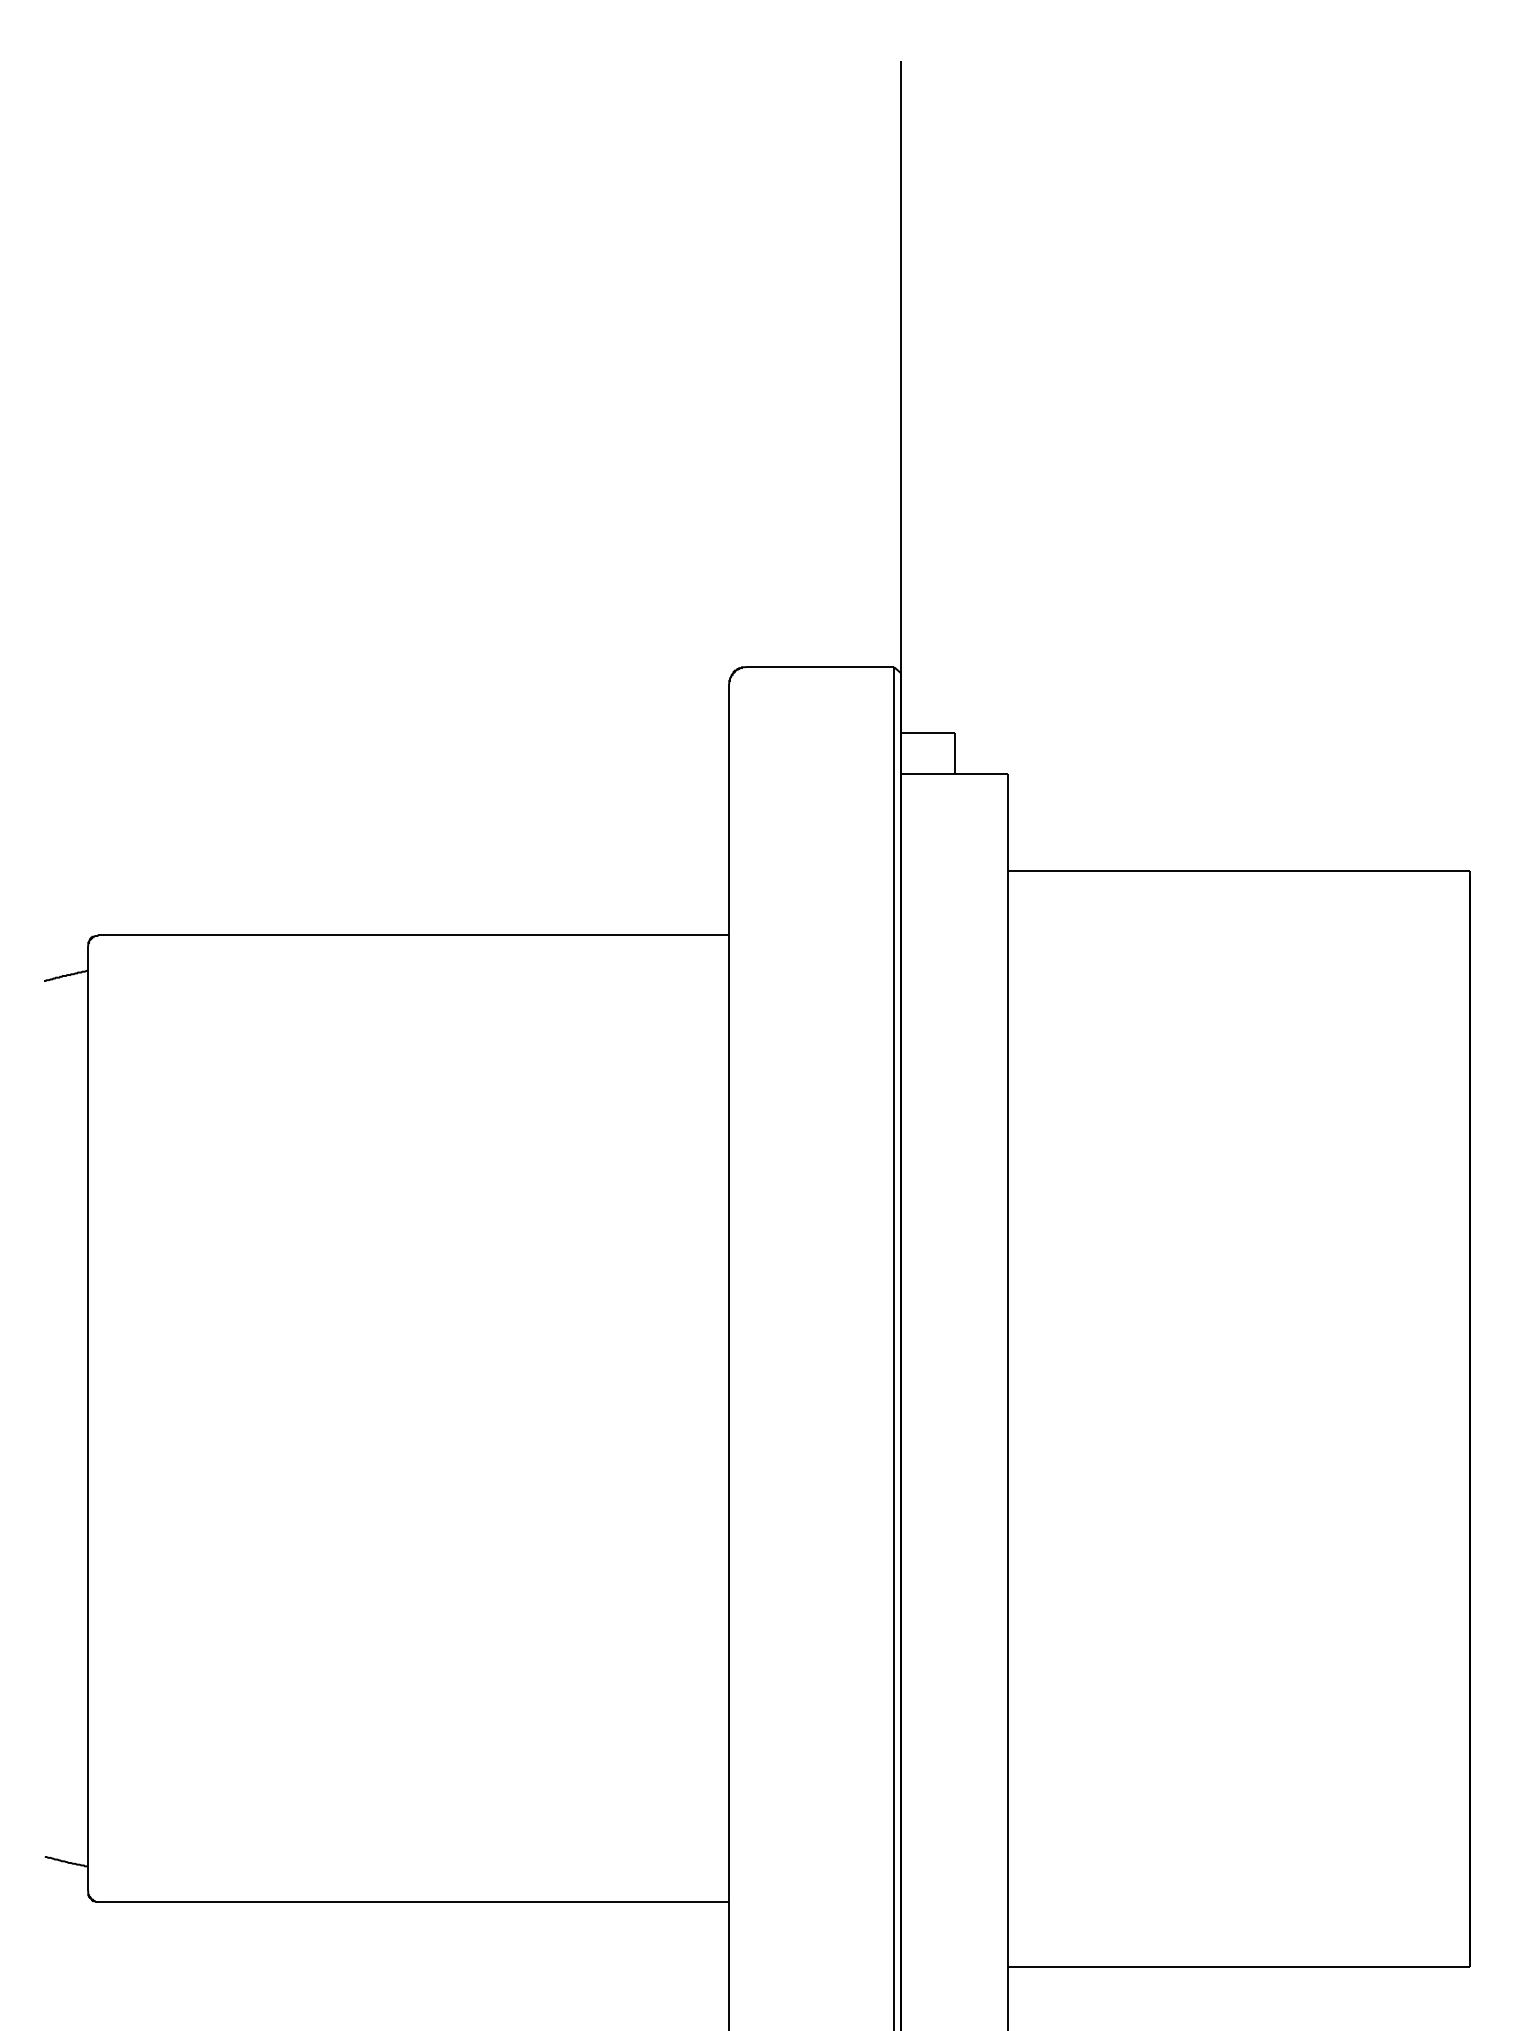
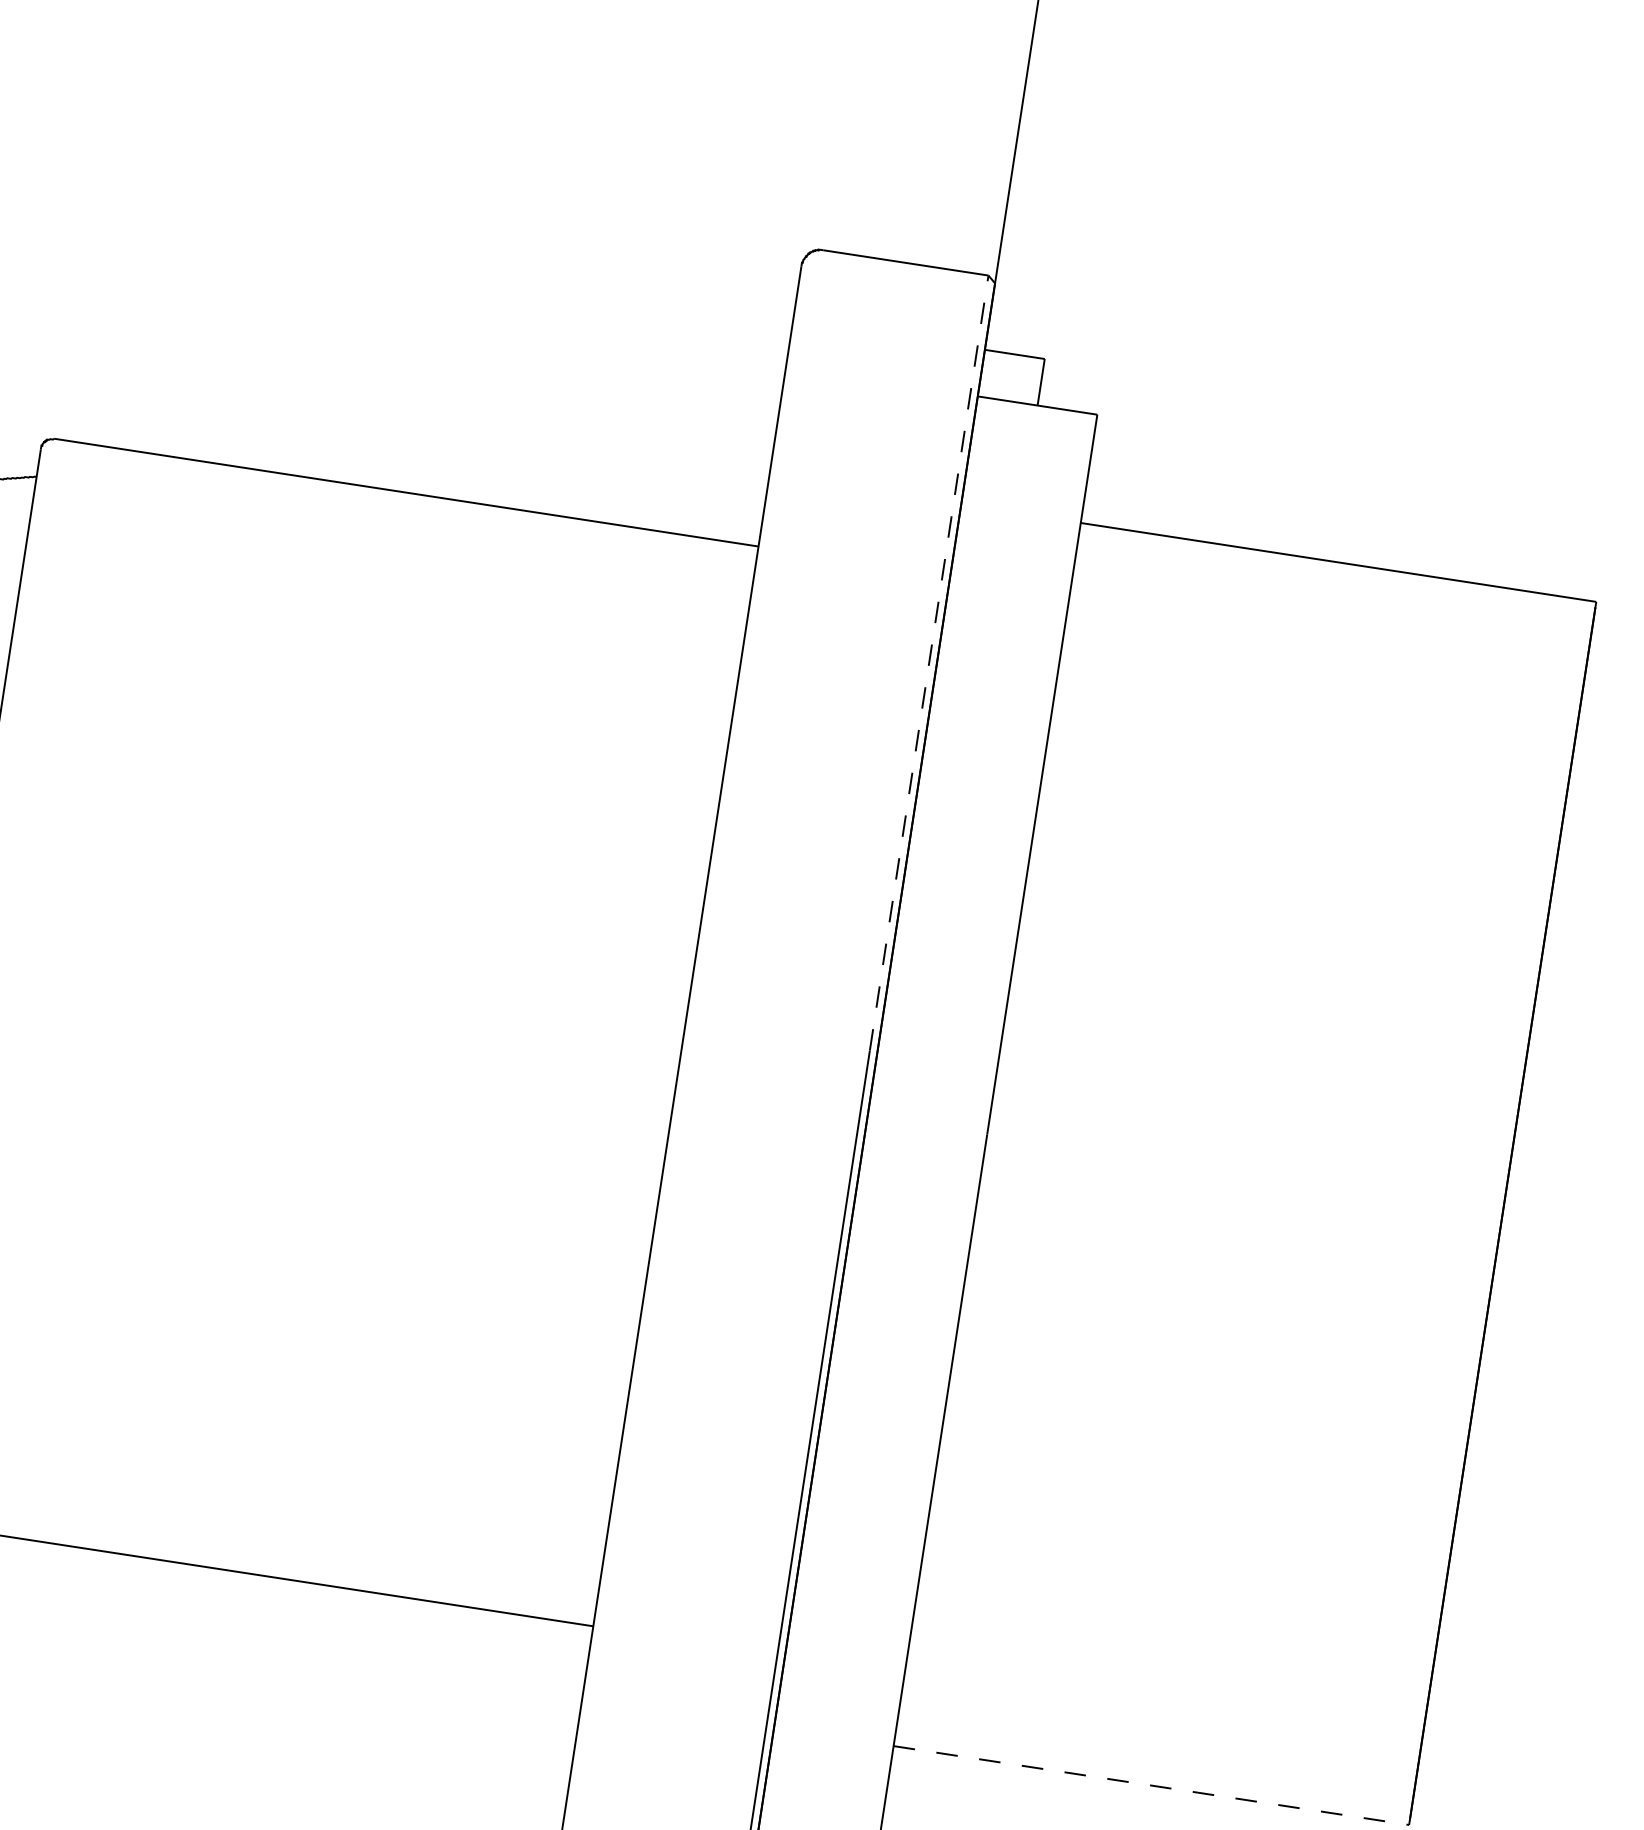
line: (894, 1014) -> (929, 663), solid -> dashed
line: (1238, 1966) -> (1151, 1785), solid -> dashed

